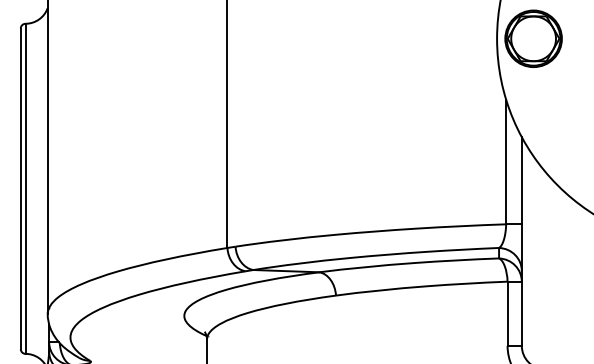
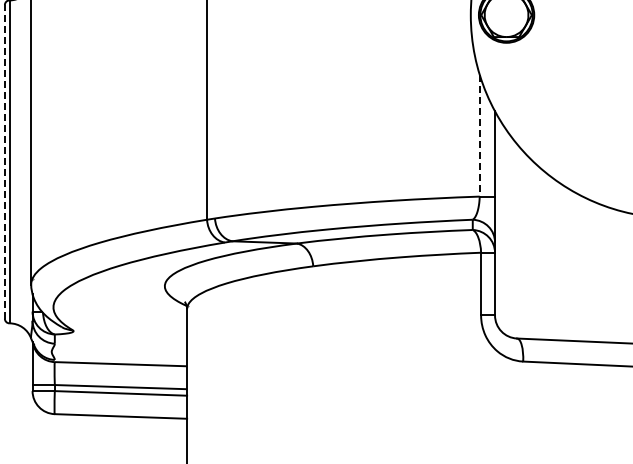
line: (505, 161) -> (479, 135), solid -> dashed
line: (20, 188) -> (4, 161), solid -> dashed

